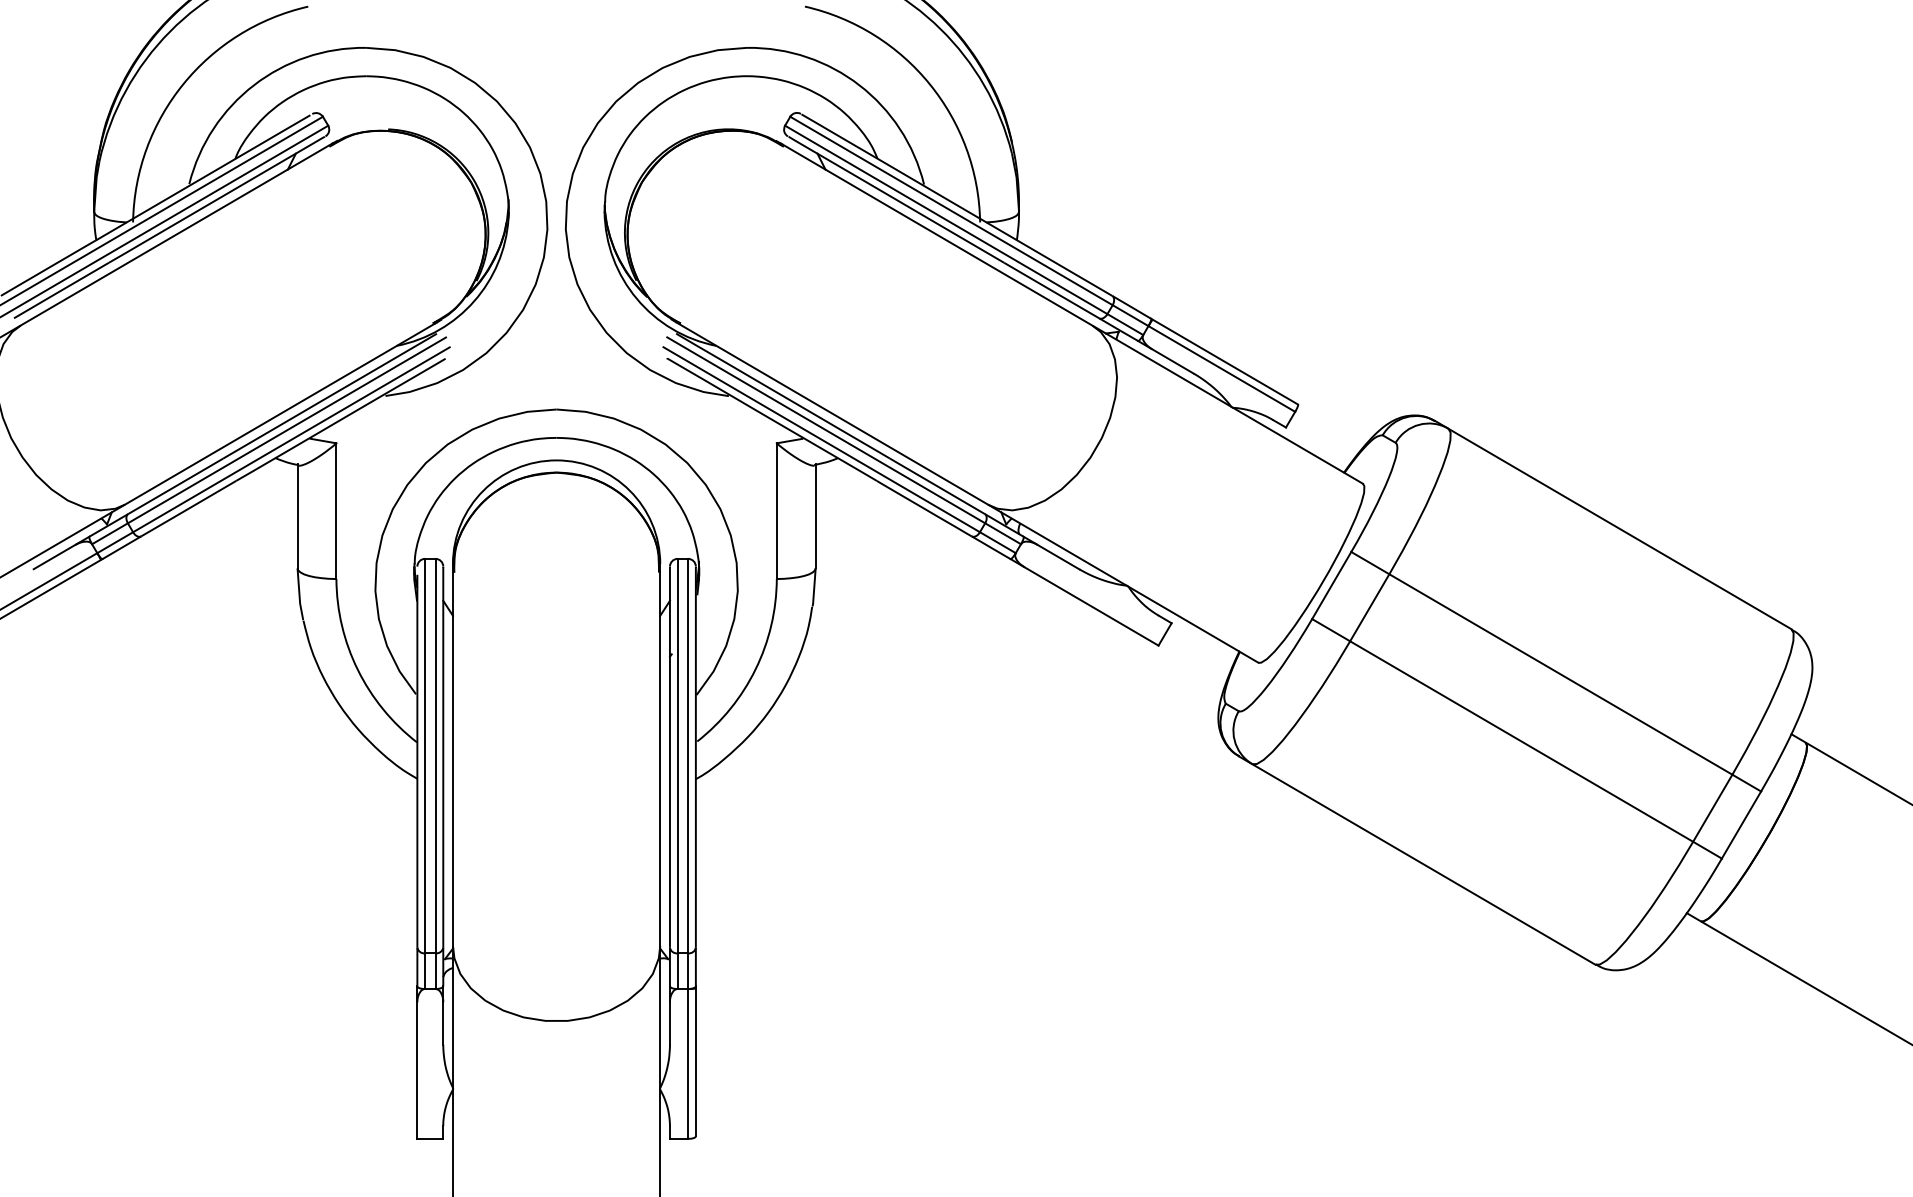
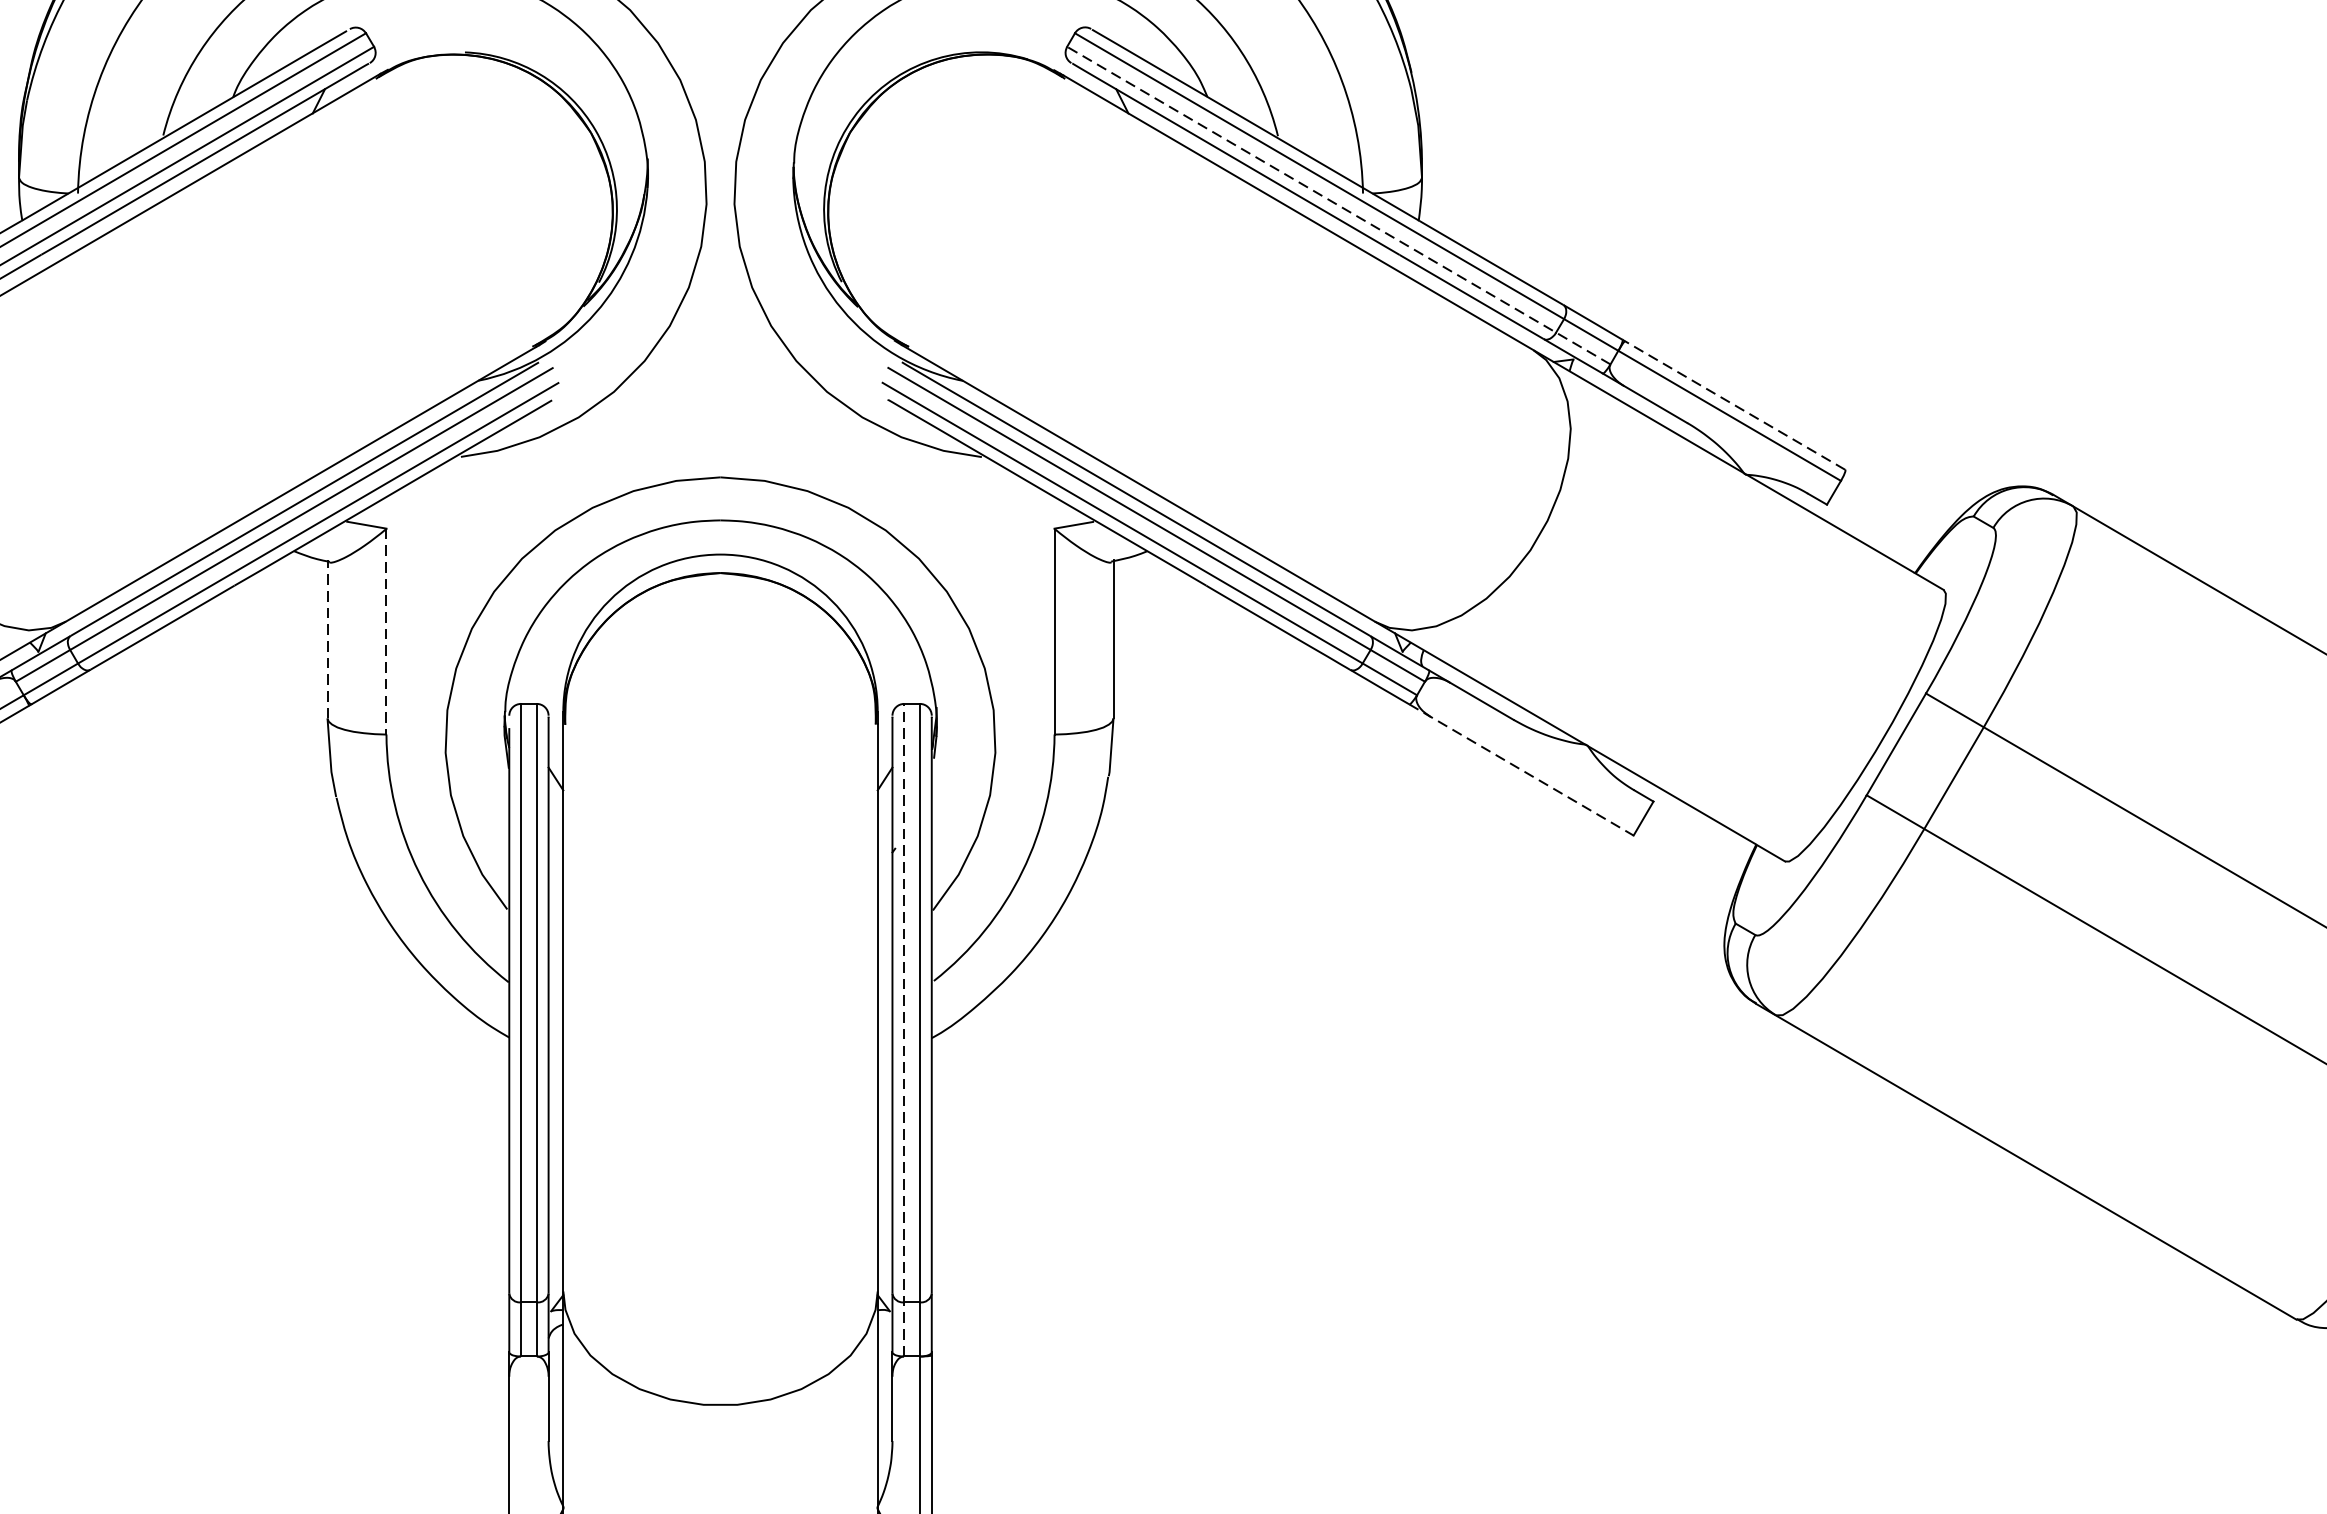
line: (963, 230) -> (1337, 205), solid -> dashed
line: (1224, 361) -> (1733, 404), solid -> dashed
line: (336, 511) -> (386, 632), solid -> dashed
line: (297, 515) -> (327, 638), solid -> dashed
line: (1084, 602) -> (1521, 770), solid -> dashed
line: (677, 773) -> (903, 1029), solid -> dashed

